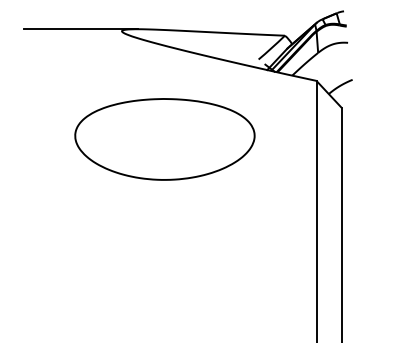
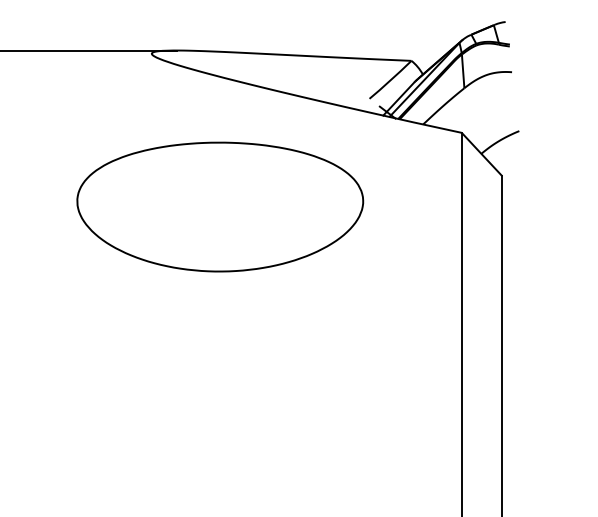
part: (164, 139) -> (219, 207), moved

